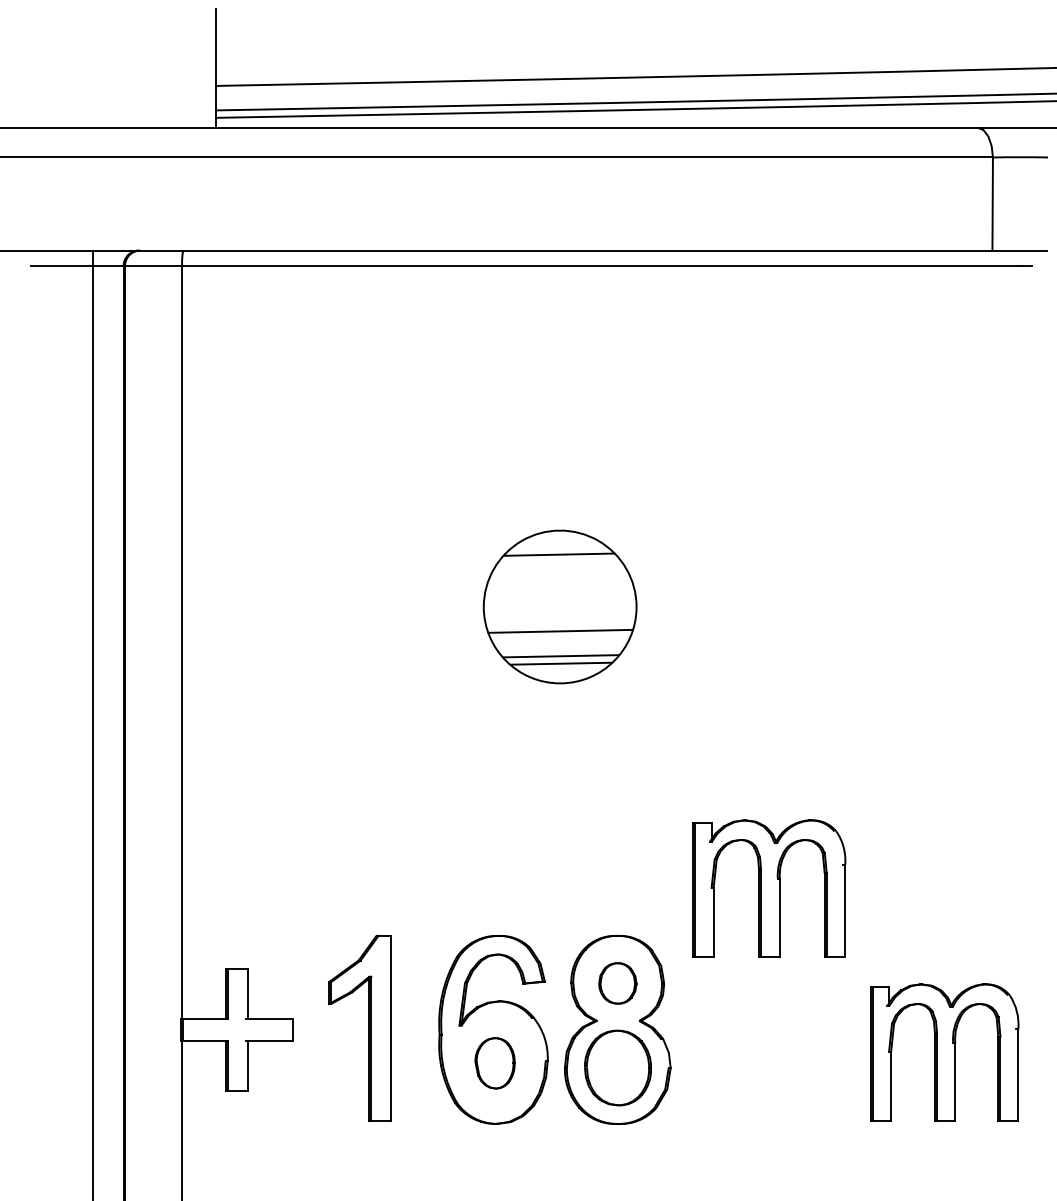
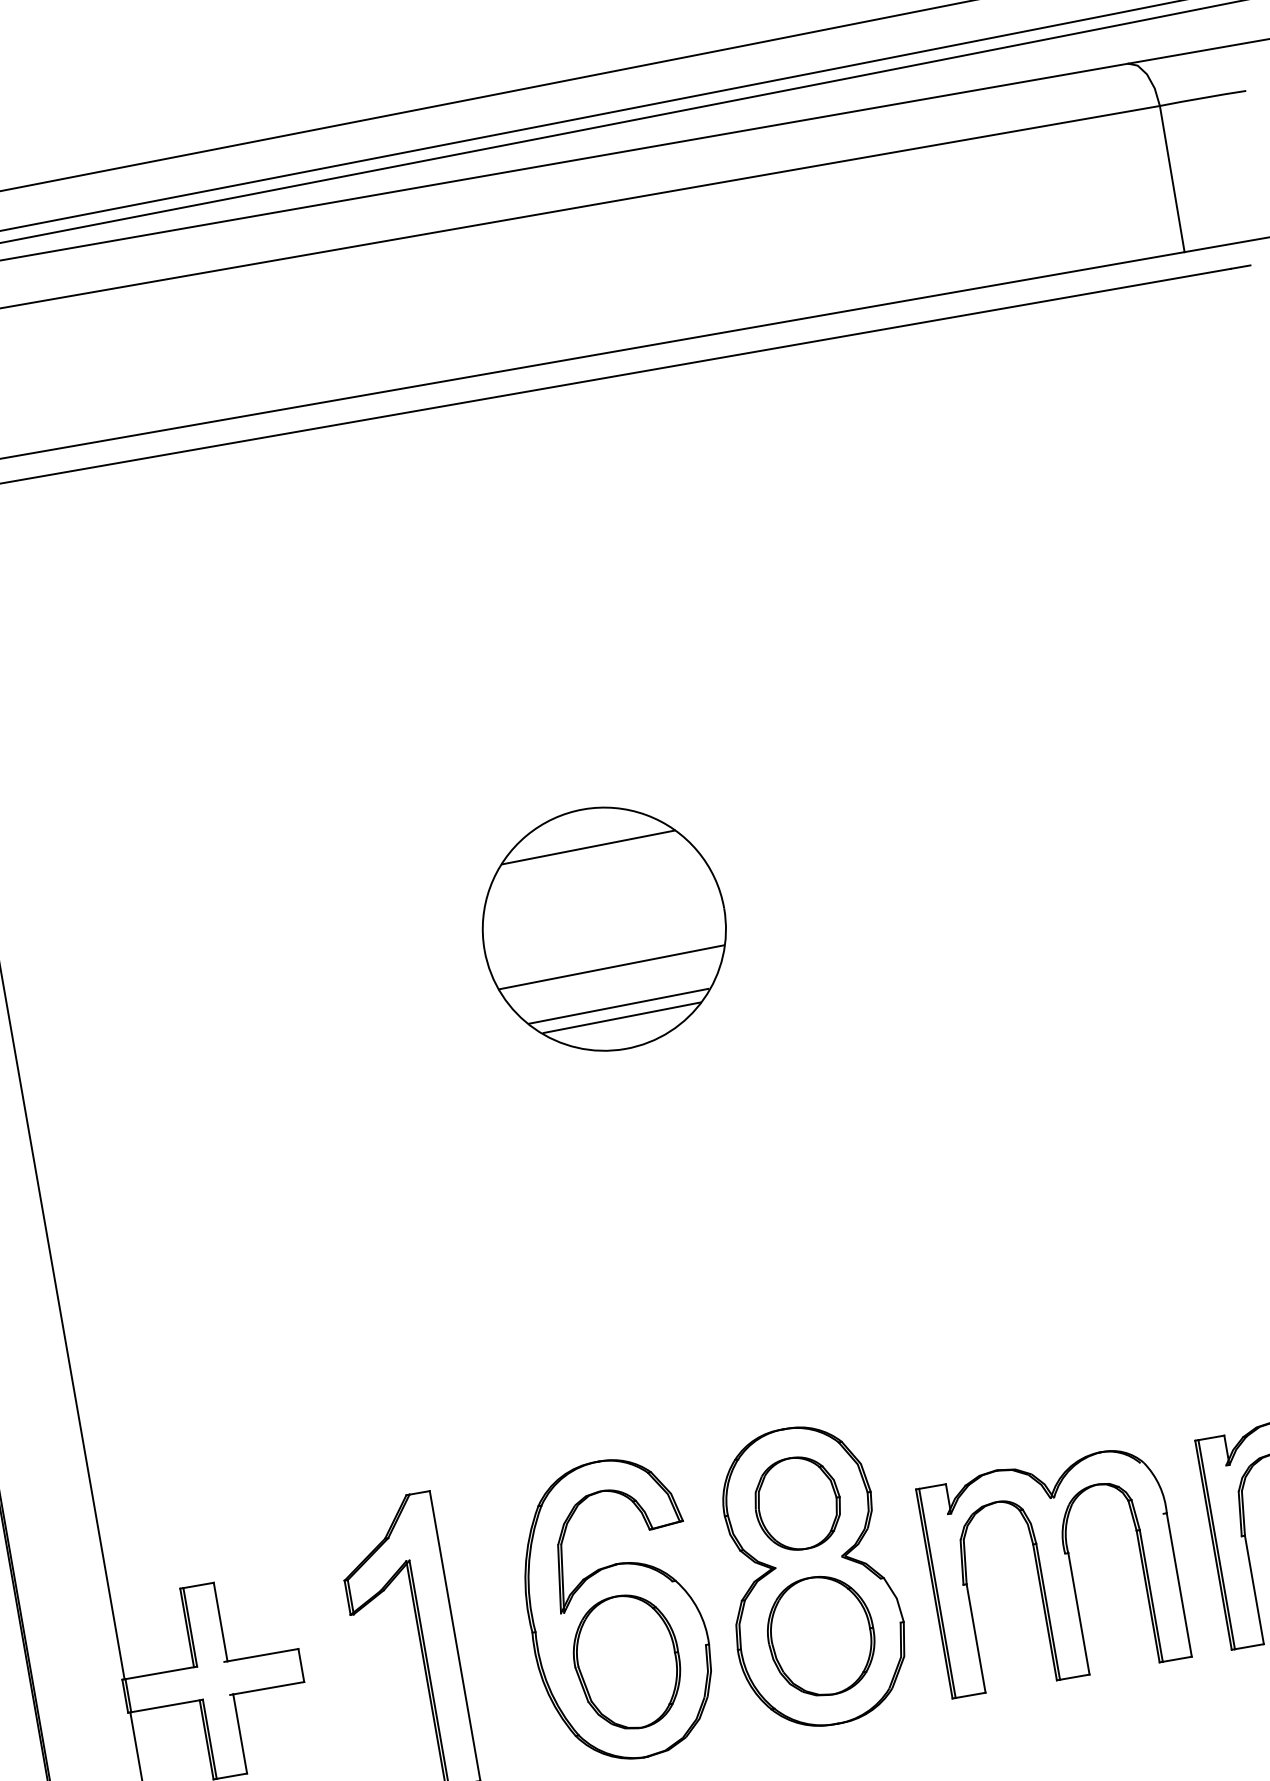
part: (769, 888) -> (1054, 1570), moved
part: (617, 983) -> (797, 1503), size x1.43
part: (494, 1063) -> (626, 1662), size x1.67

